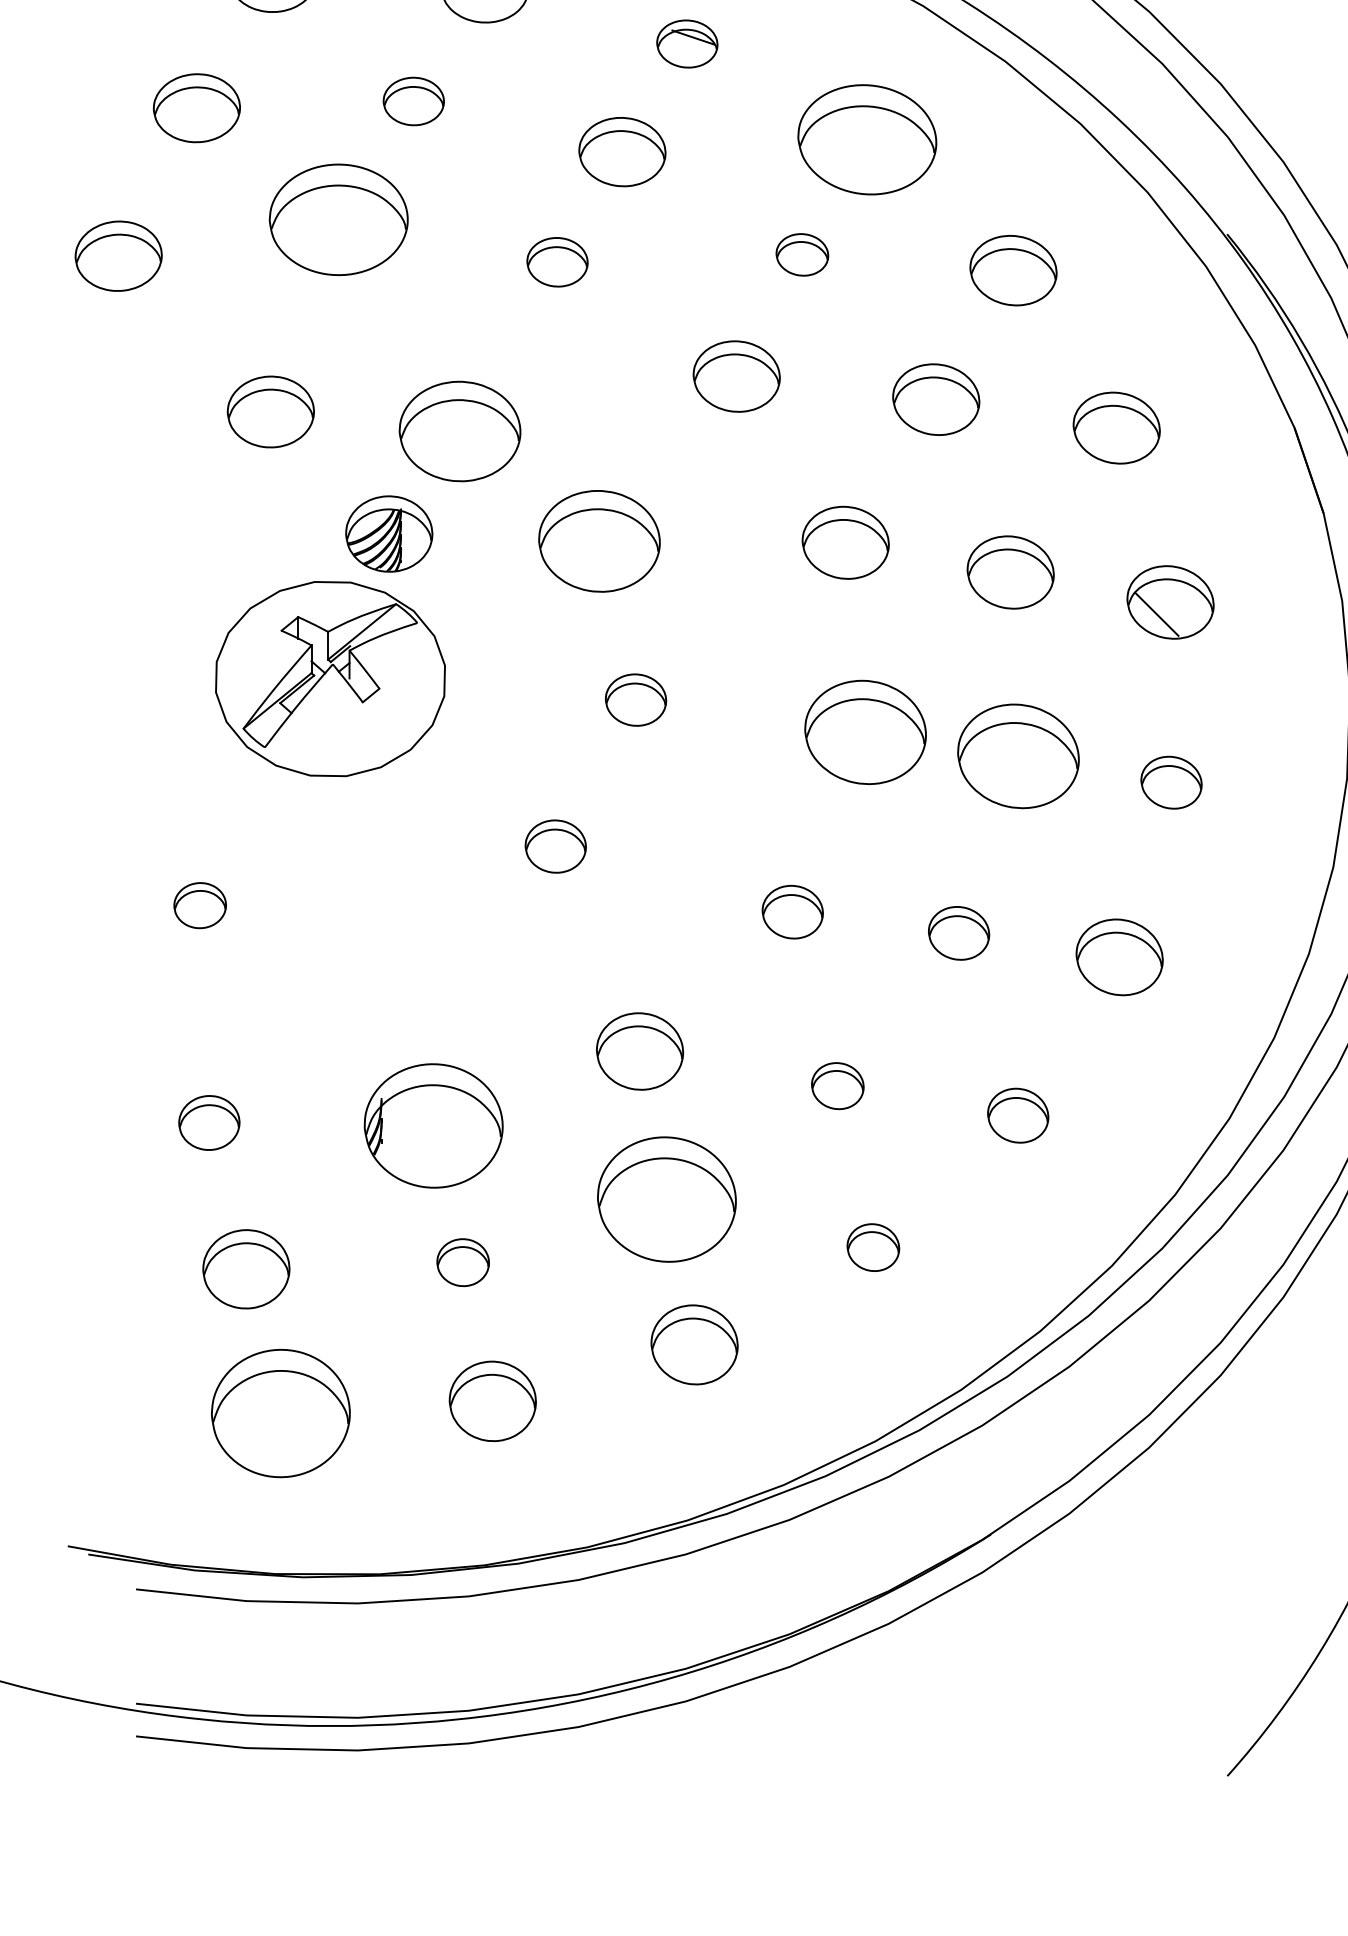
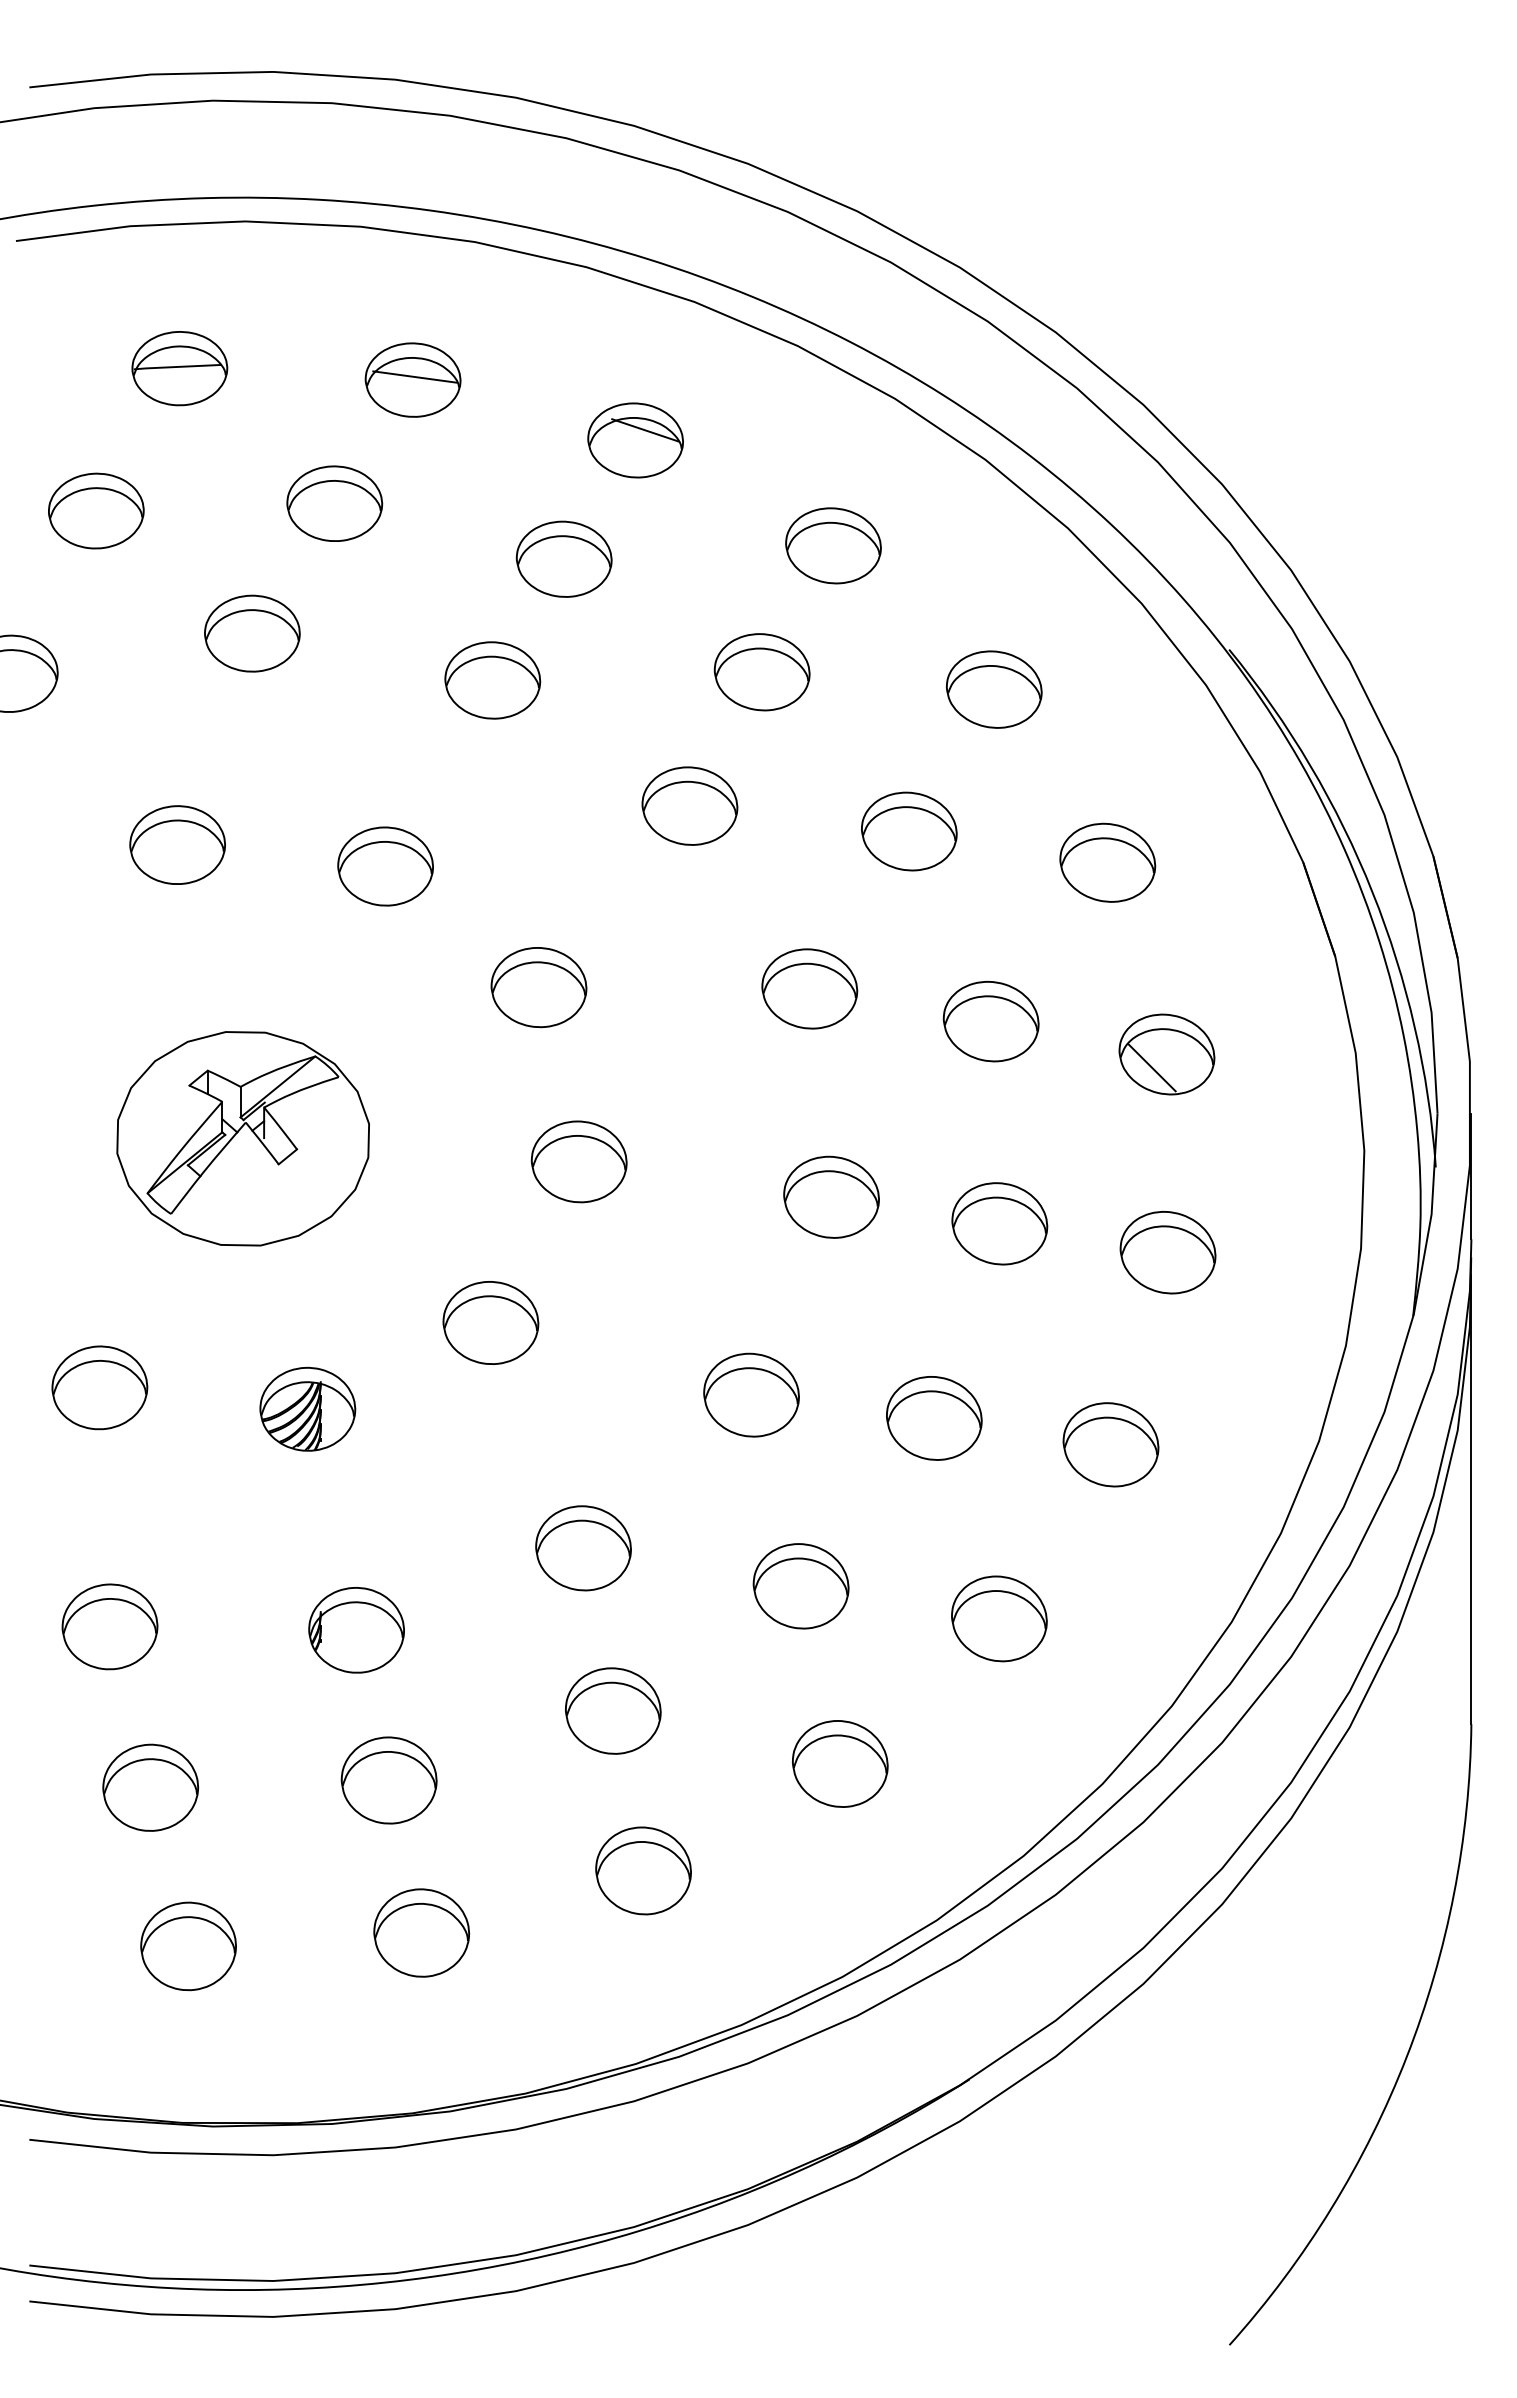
part: (687, 44) -> (635, 440), size x1.43
part: (413, 101) -> (334, 503), size x1.43
part: (867, 139) -> (833, 545), size x0.62
part: (338, 219) -> (252, 633), size x0.62
part: (801, 255) -> (761, 672), size x1.67
part: (557, 262) -> (492, 680), size x1.43
part: (459, 431) -> (385, 866), size x0.71
part: (388, 533) -> (307, 1408), moved
part: (599, 541) -> (538, 987), size x0.71
part: (635, 699) -> (578, 1161), size x1.43
part: (865, 731) -> (831, 1196), size x0.71
part: (1018, 756) -> (999, 1223), size x0.71
part: (1171, 782) -> (1167, 1252), size x1.43
part: (555, 846) -> (490, 1322), size x1.43
part: (199, 905) -> (99, 1387), size x1.67
part: (792, 911) -> (751, 1394), size x1.43
part: (959, 933) -> (934, 1418), size x1.43
part: (837, 1086) -> (800, 1586), size x1.67
part: (1018, 1115) -> (999, 1618), size x1.43
part: (208, 1122) -> (109, 1626), size x1.43
part: (433, 1126) -> (356, 1630), size x0.62
part: (667, 1198) -> (613, 1710), size x0.62
part: (872, 1247) -> (839, 1763), size x1.67
part: (462, 1262) -> (388, 1780), size x1.67
part: (280, 1413) -> (188, 1946), size x0.62

